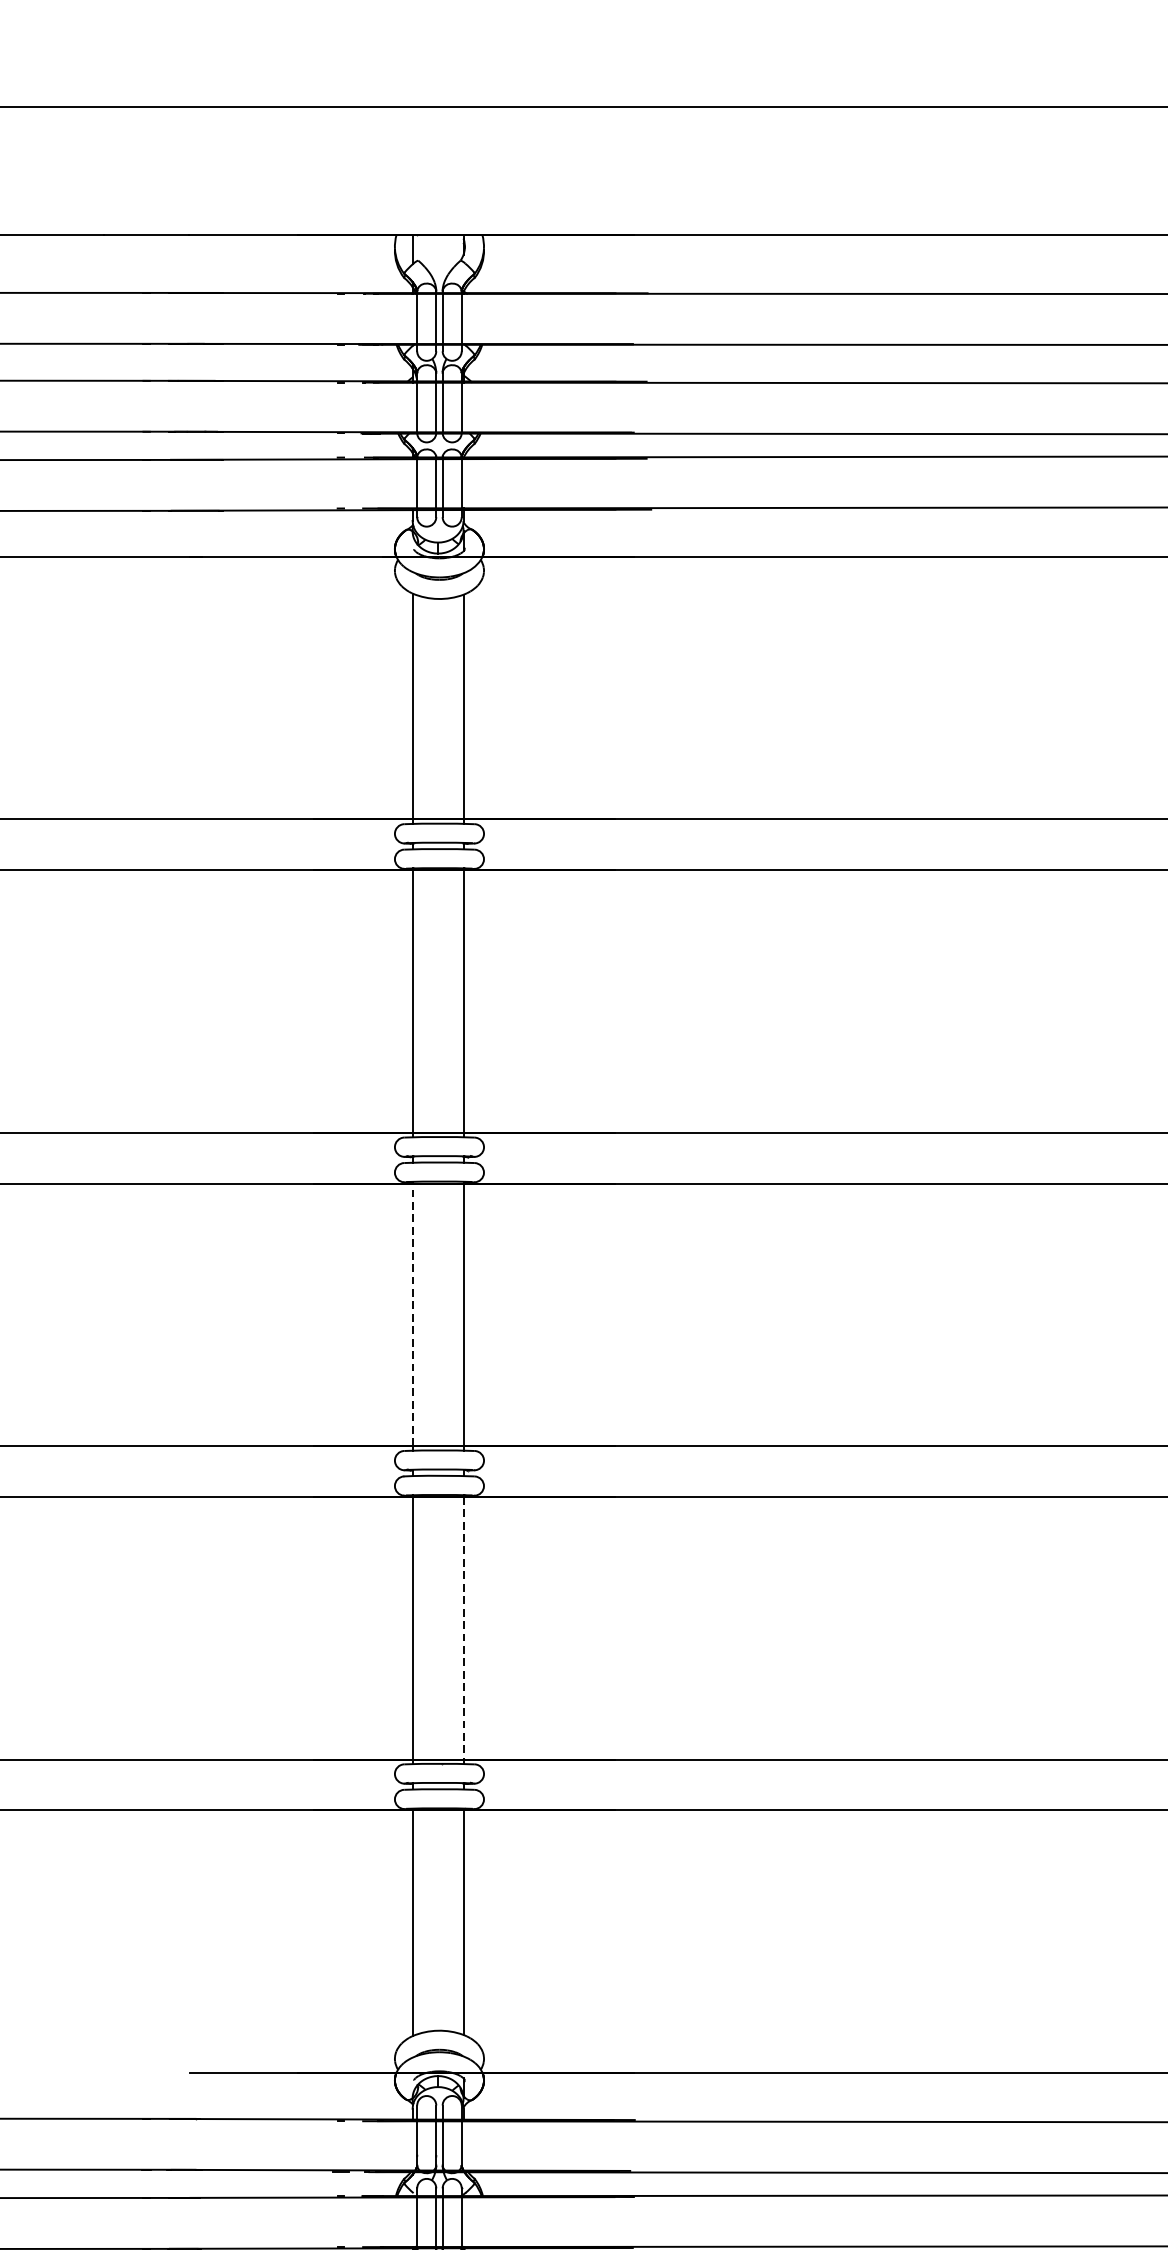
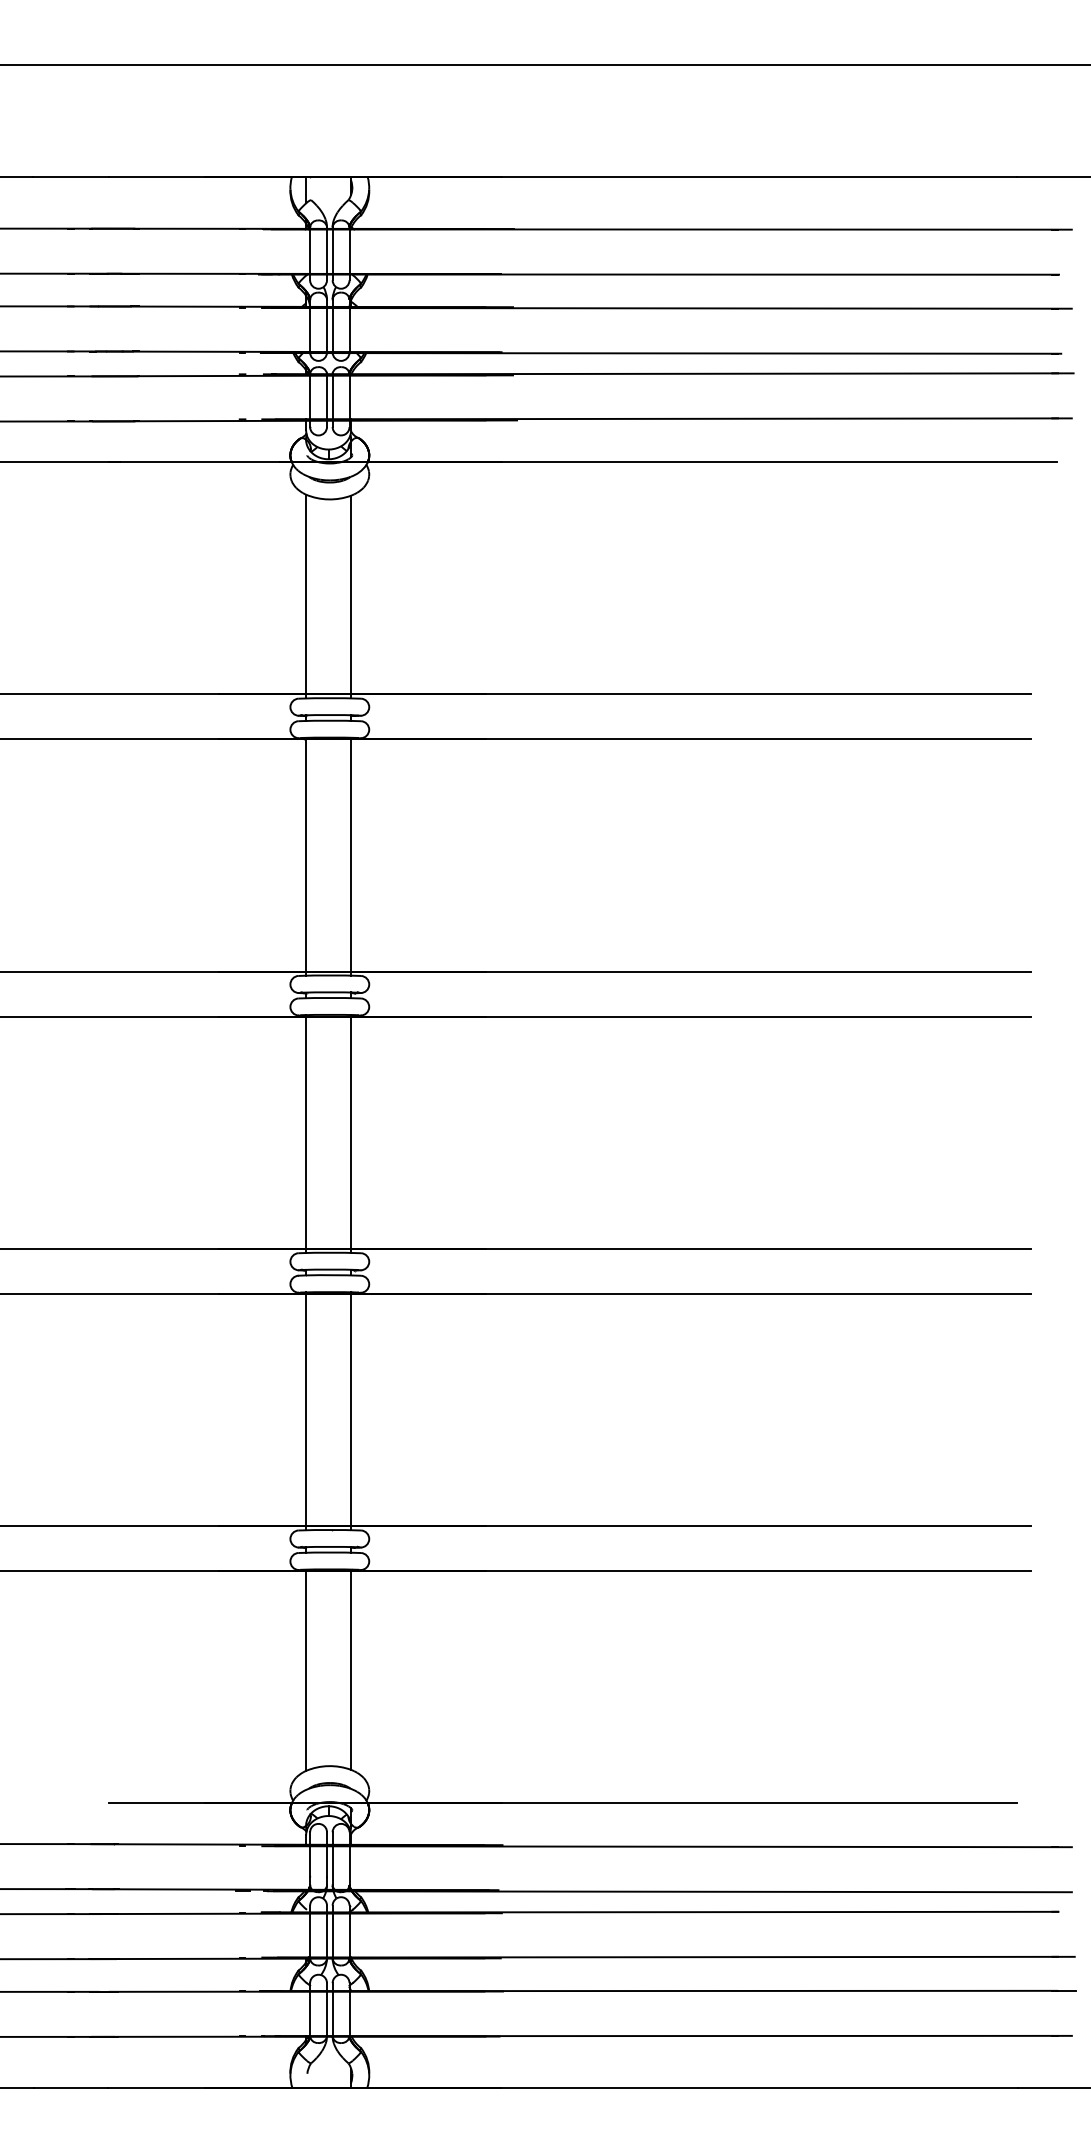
line: (413, 1314) -> (306, 1132), dashed -> solid
line: (463, 1628) -> (351, 1410), dashed -> solid

